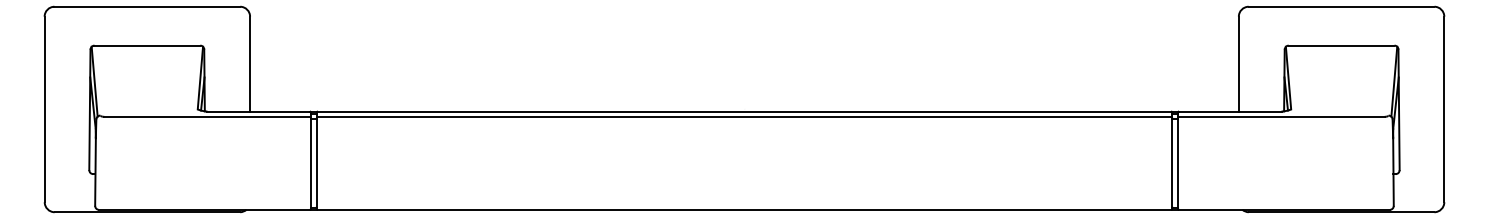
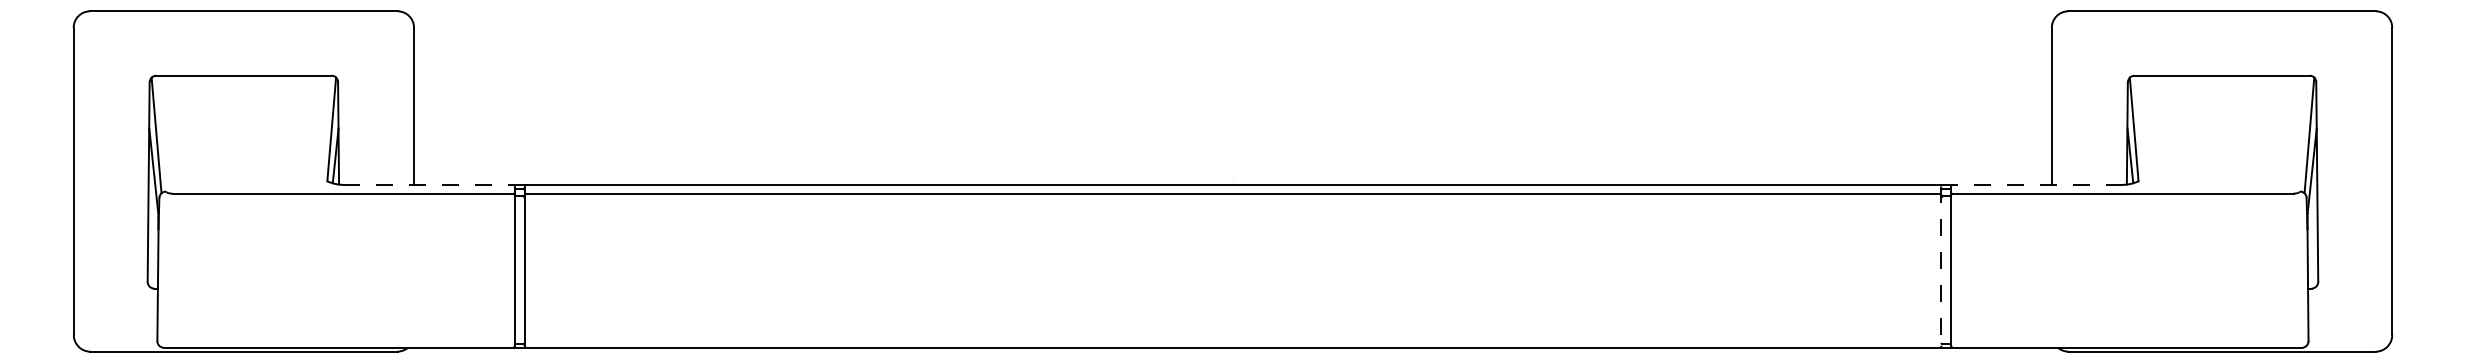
line: (259, 111) -> (429, 184), solid -> dashed
line: (1229, 111) -> (2036, 184), solid -> dashed
line: (1172, 161) -> (1941, 267), solid -> dashed

